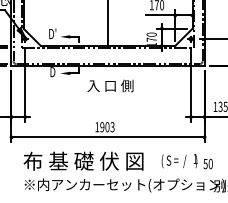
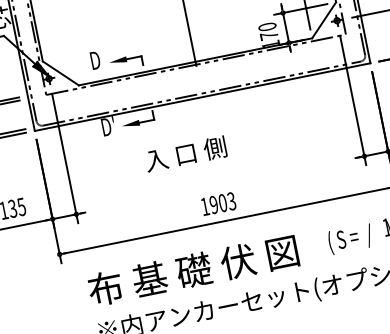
text: (52, 33) -> (94, 59), D' -> D
text: (52, 72) -> (108, 127), D -> D'
text: (110, 85) -> (185, 153), moved

